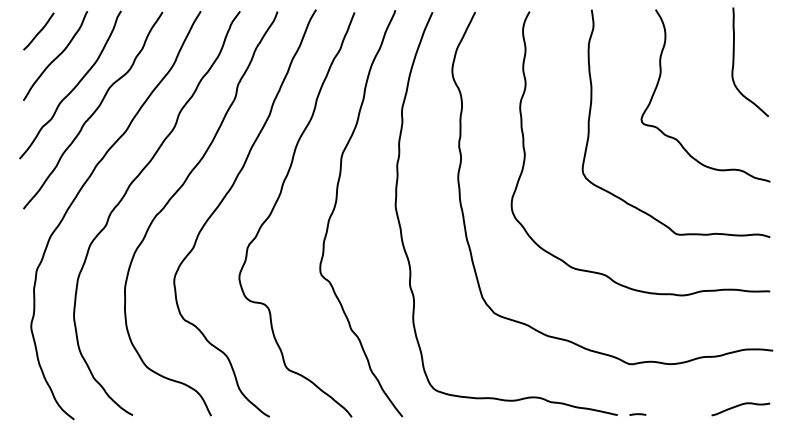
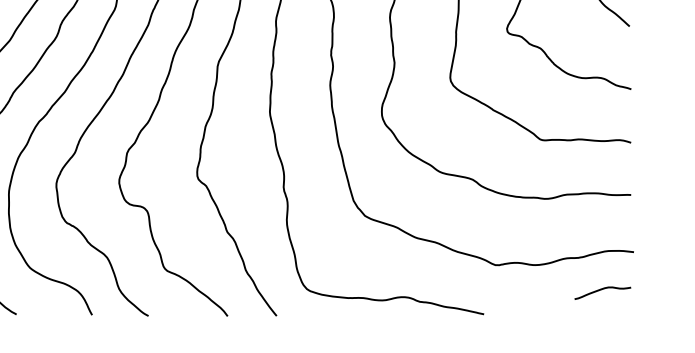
curve: (739, 406) -> (601, 290), moved
line: (637, 414) -> (503, 313), removed

